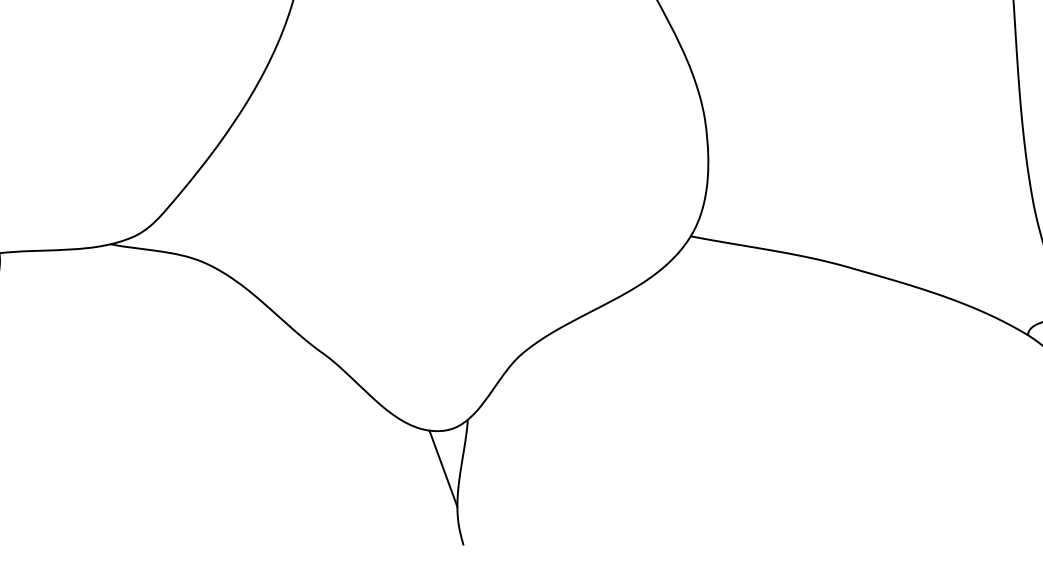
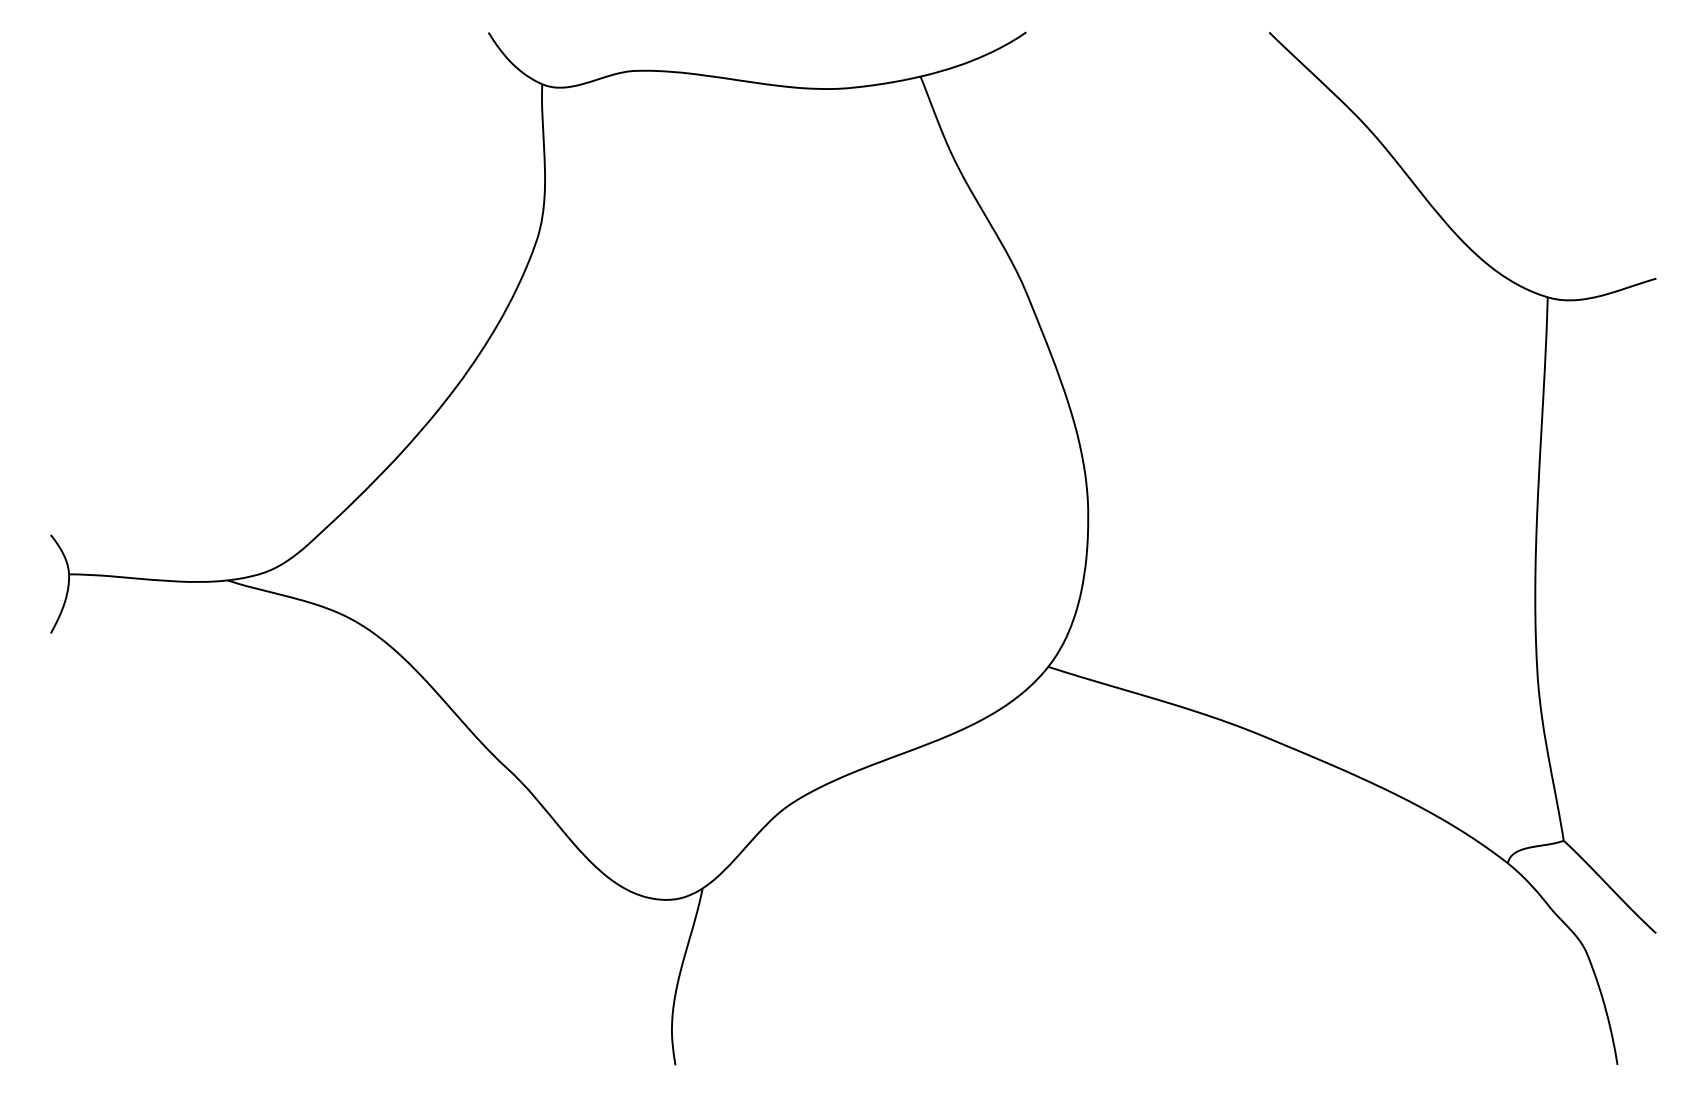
line: (443, 468) -> (659, 953), removed

